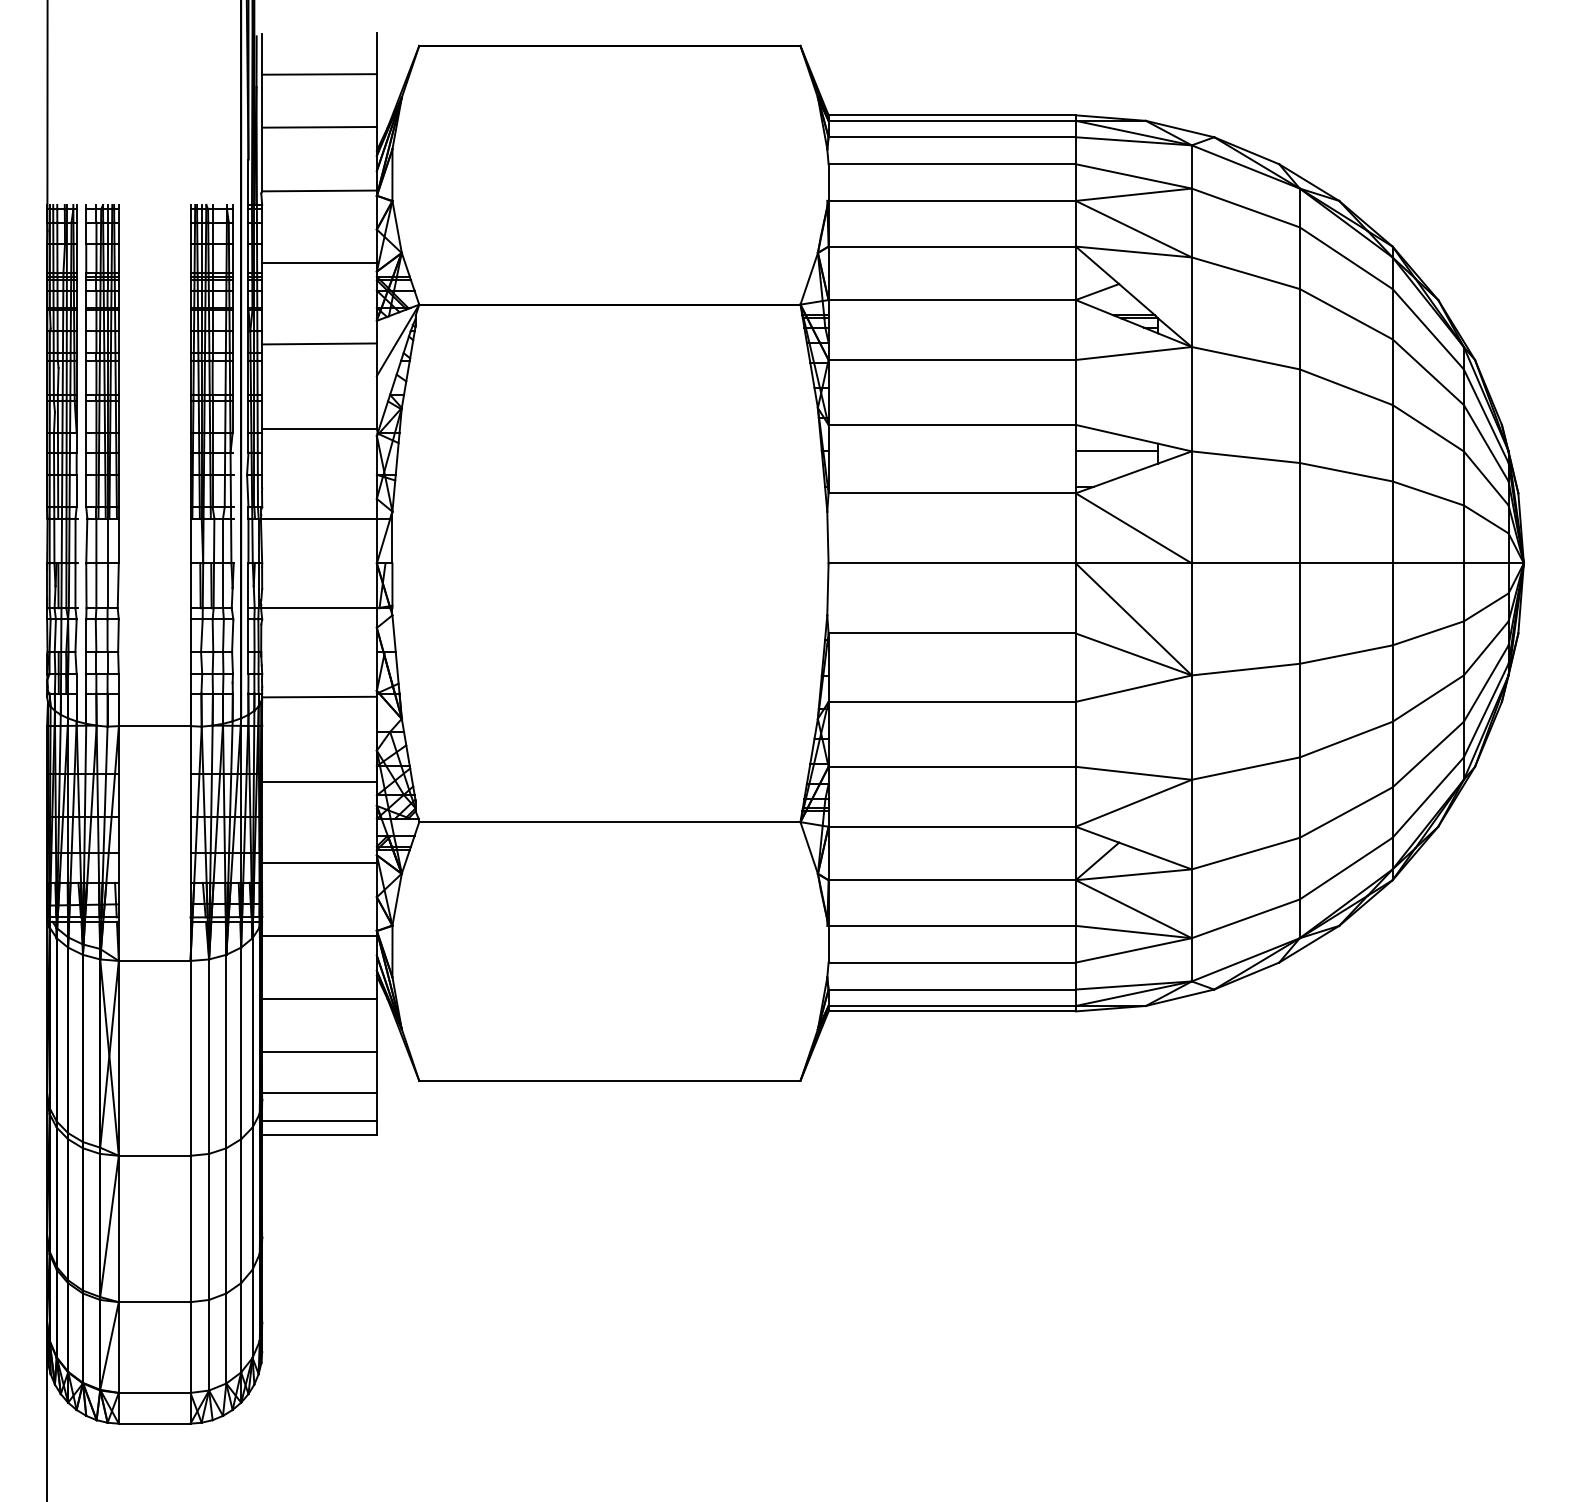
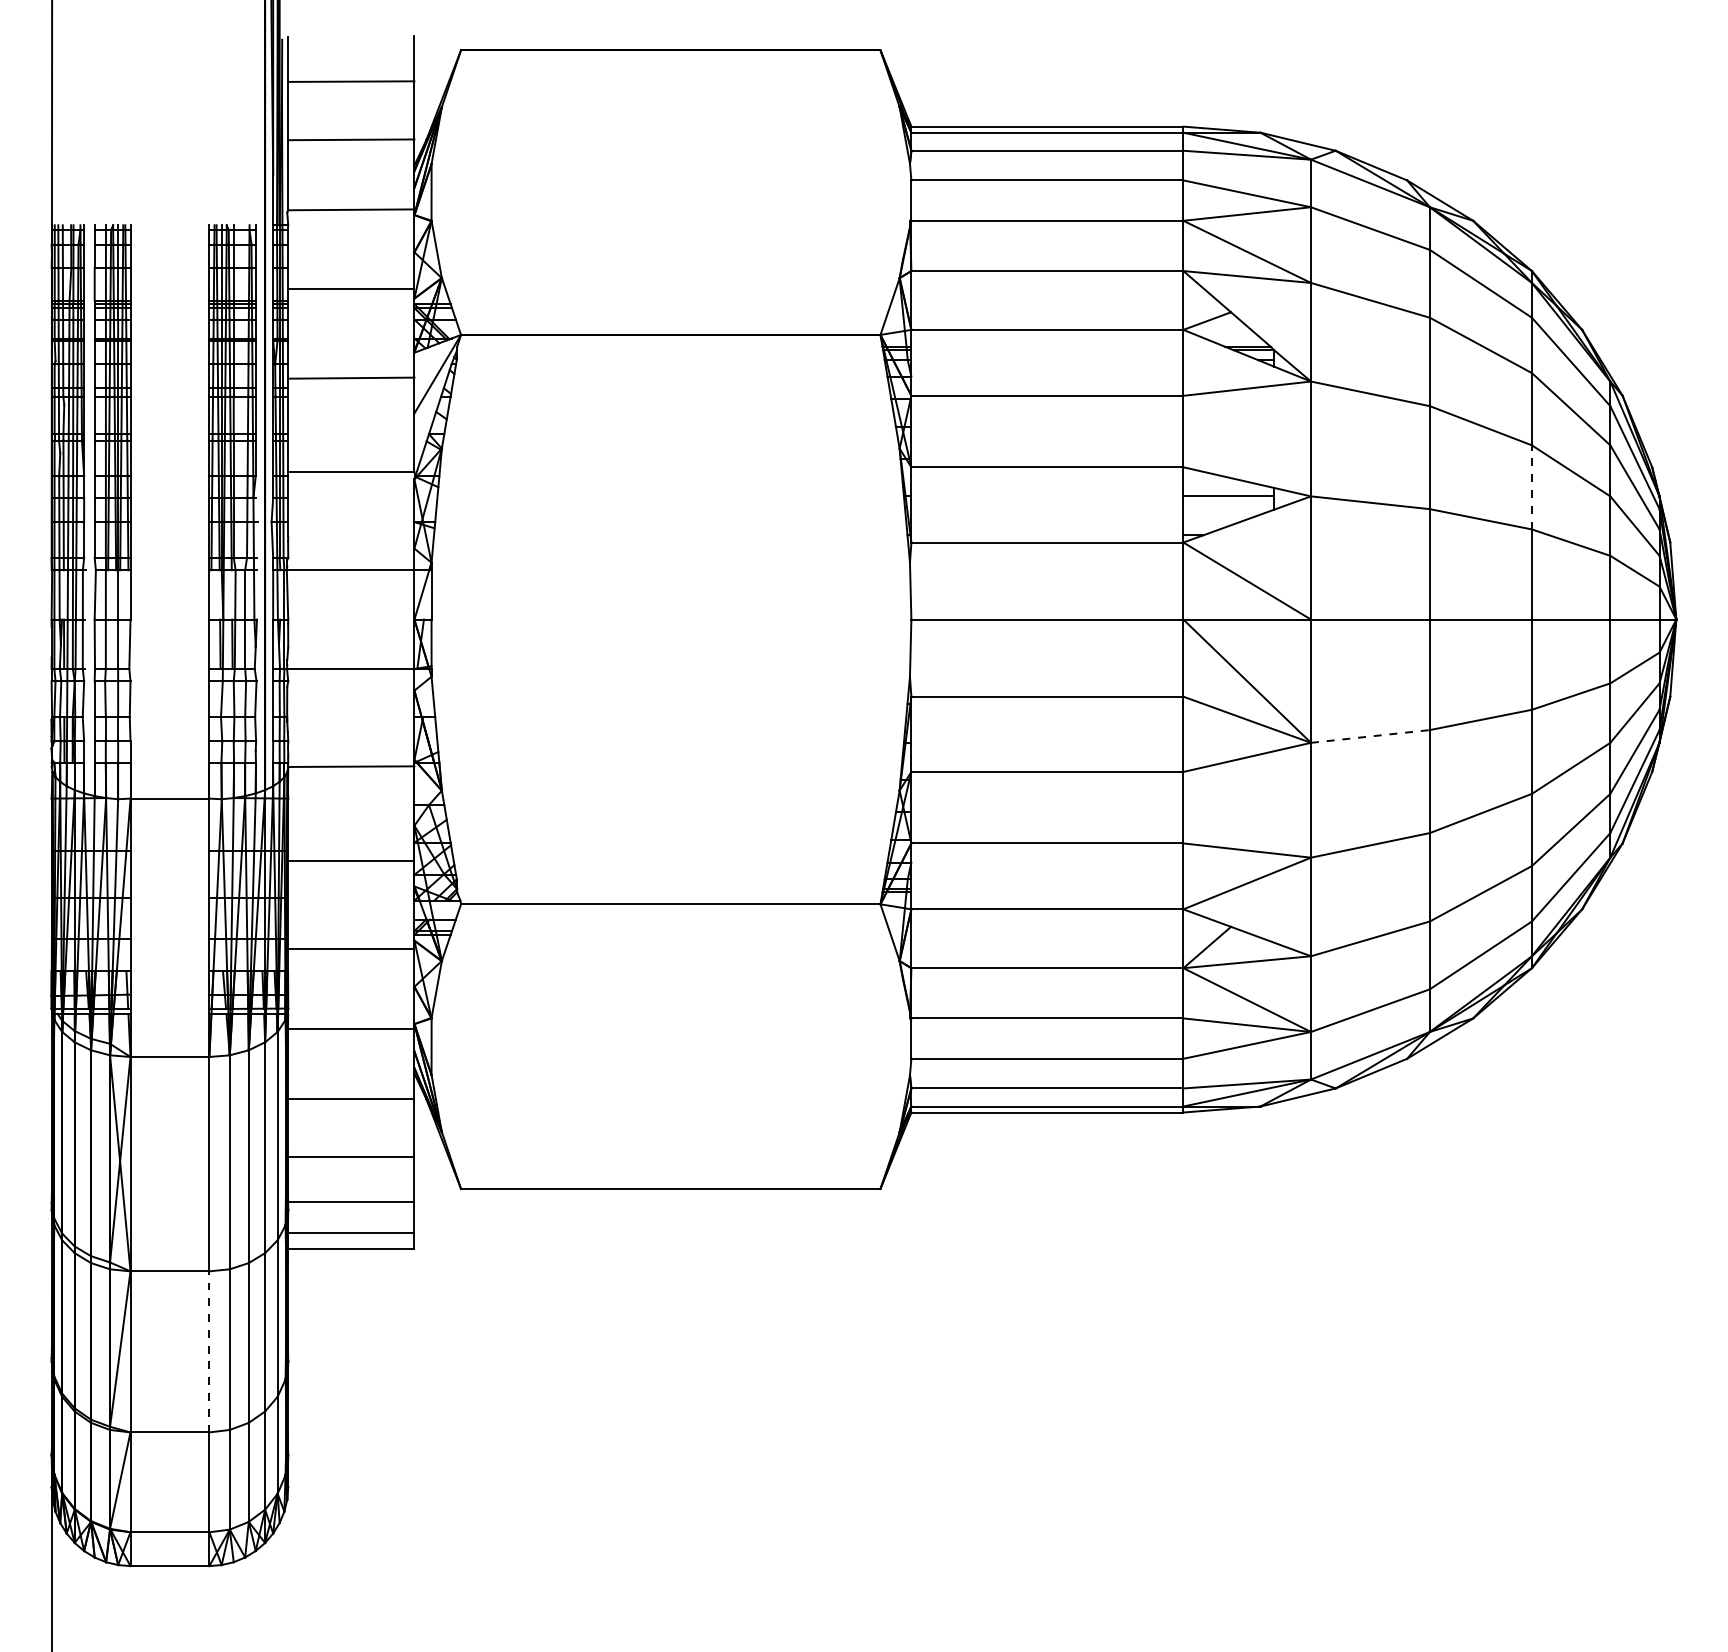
line: (1392, 442) -> (1531, 486), solid -> dashed
line: (1246, 669) -> (1371, 736), solid -> dashed
line: (190, 1228) -> (209, 1351), solid -> dashed

